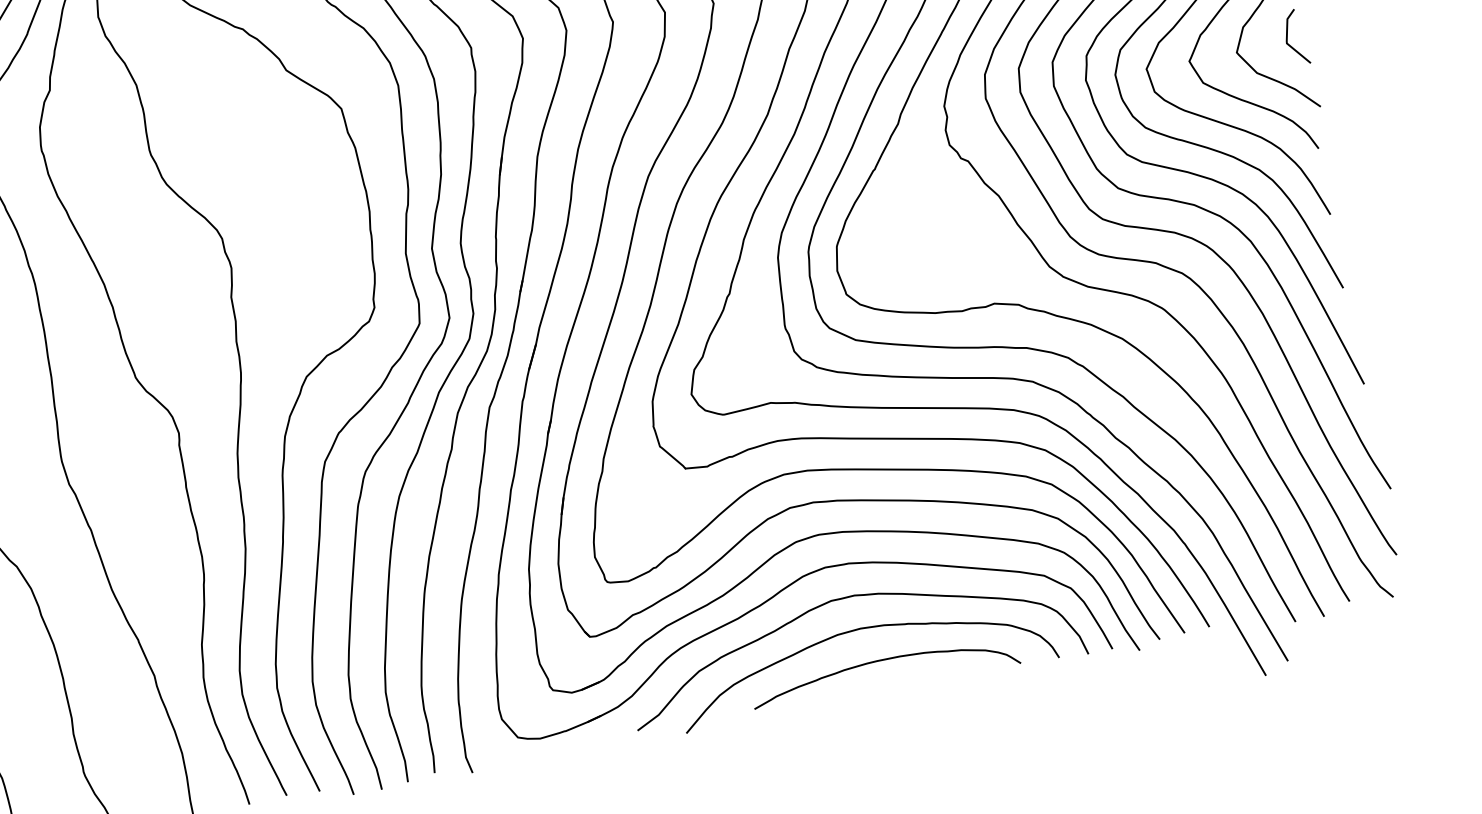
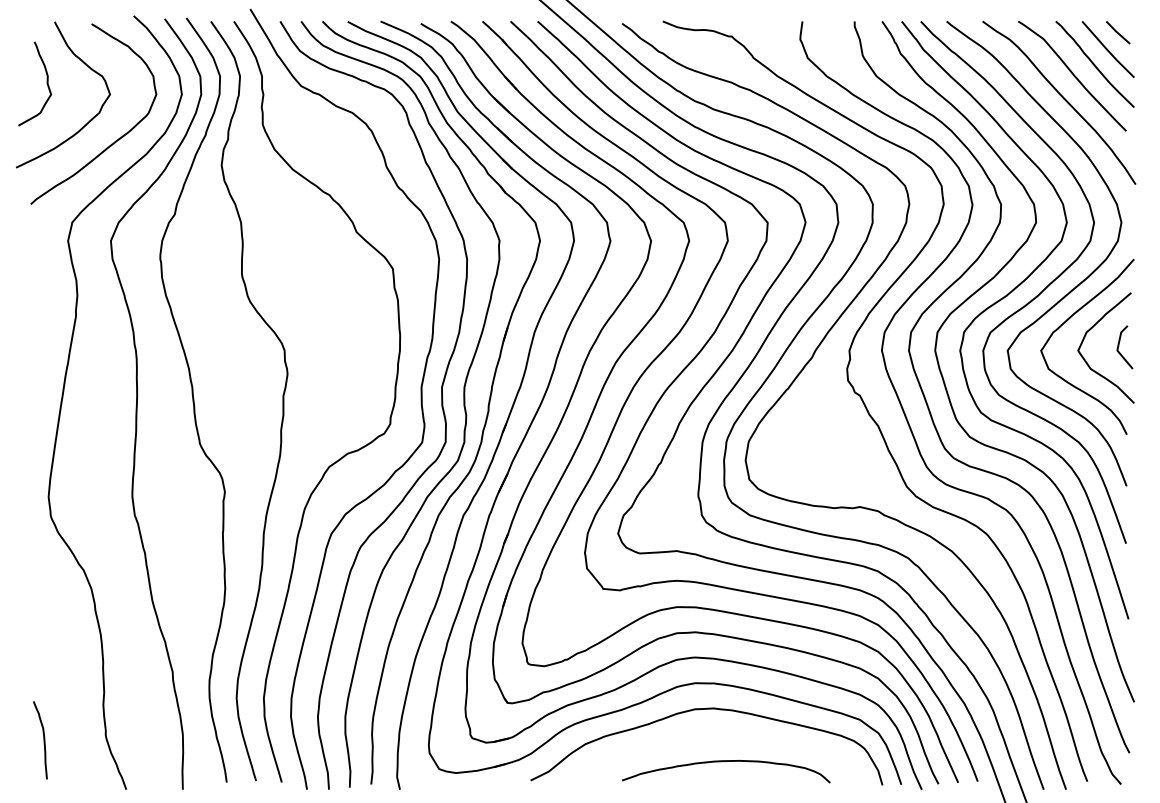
curve: (860, 630) -> (713, 735), removed

